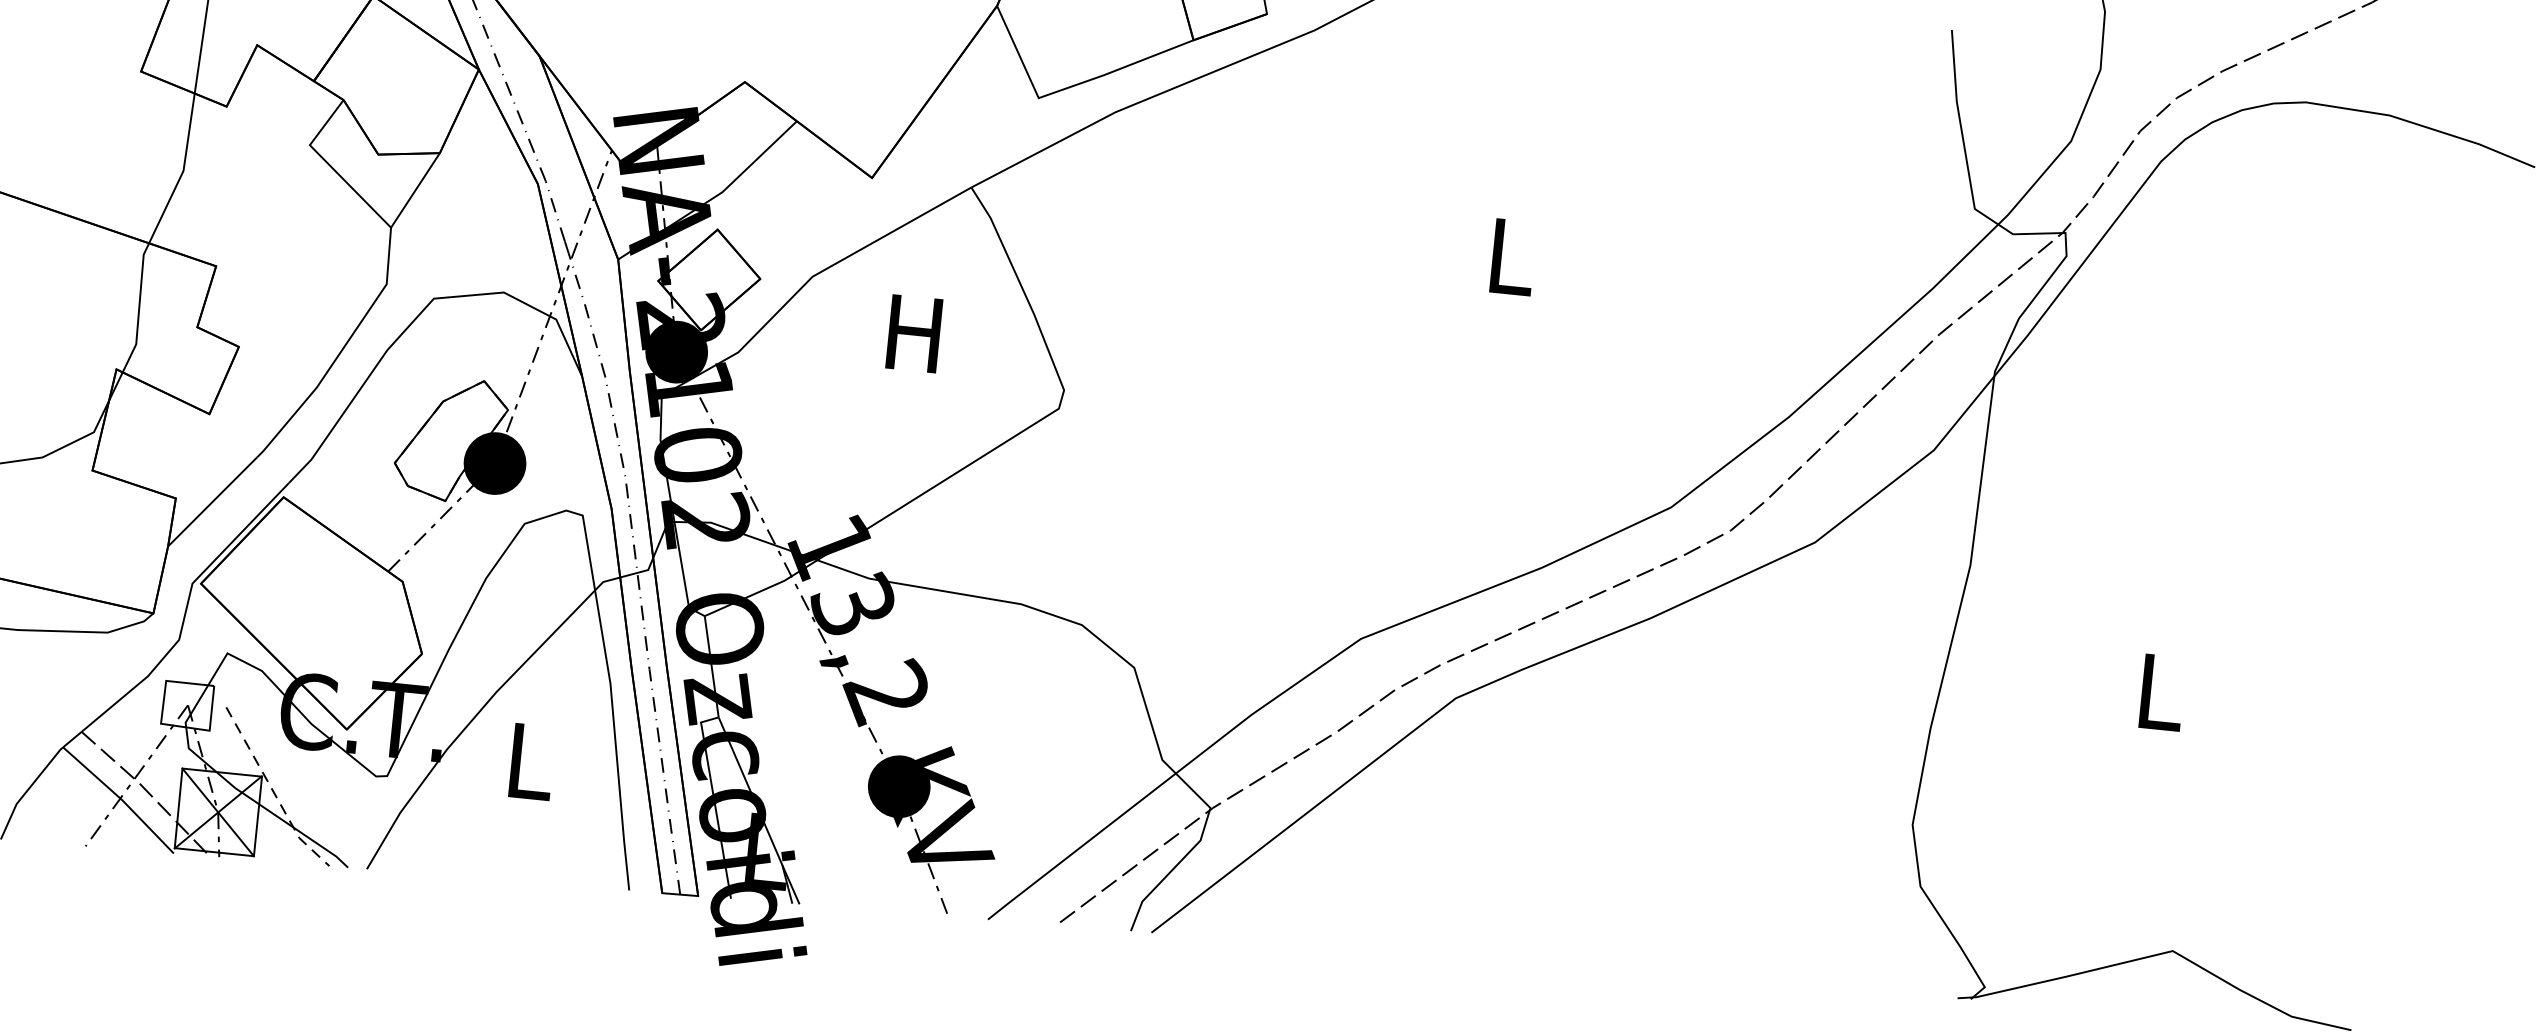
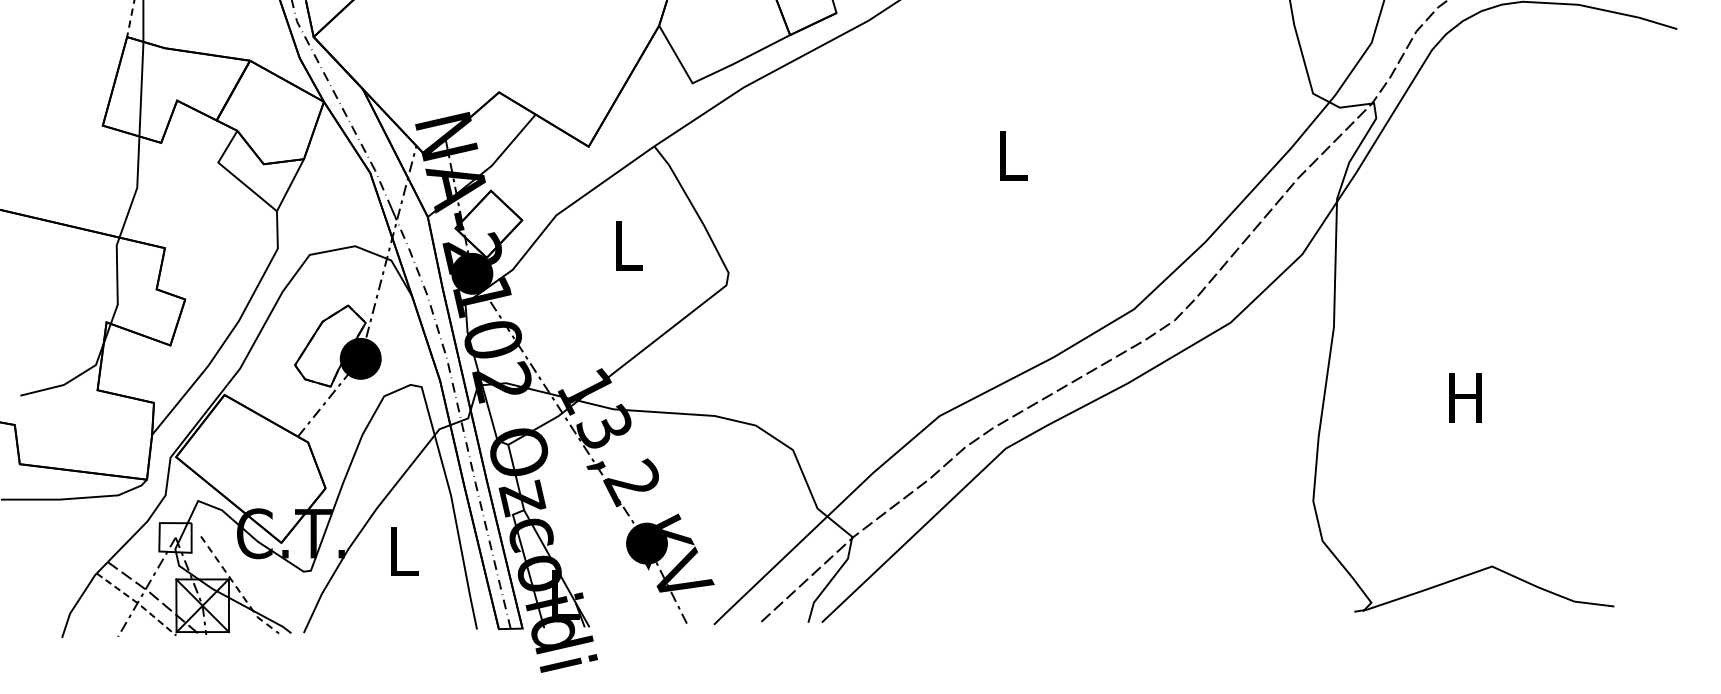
text: (913, 333) -> (626, 245), H -> L
text: (2158, 691) -> (1465, 397), L -> H
line: (121, 799) -> (138, 603), solid -> dashed

